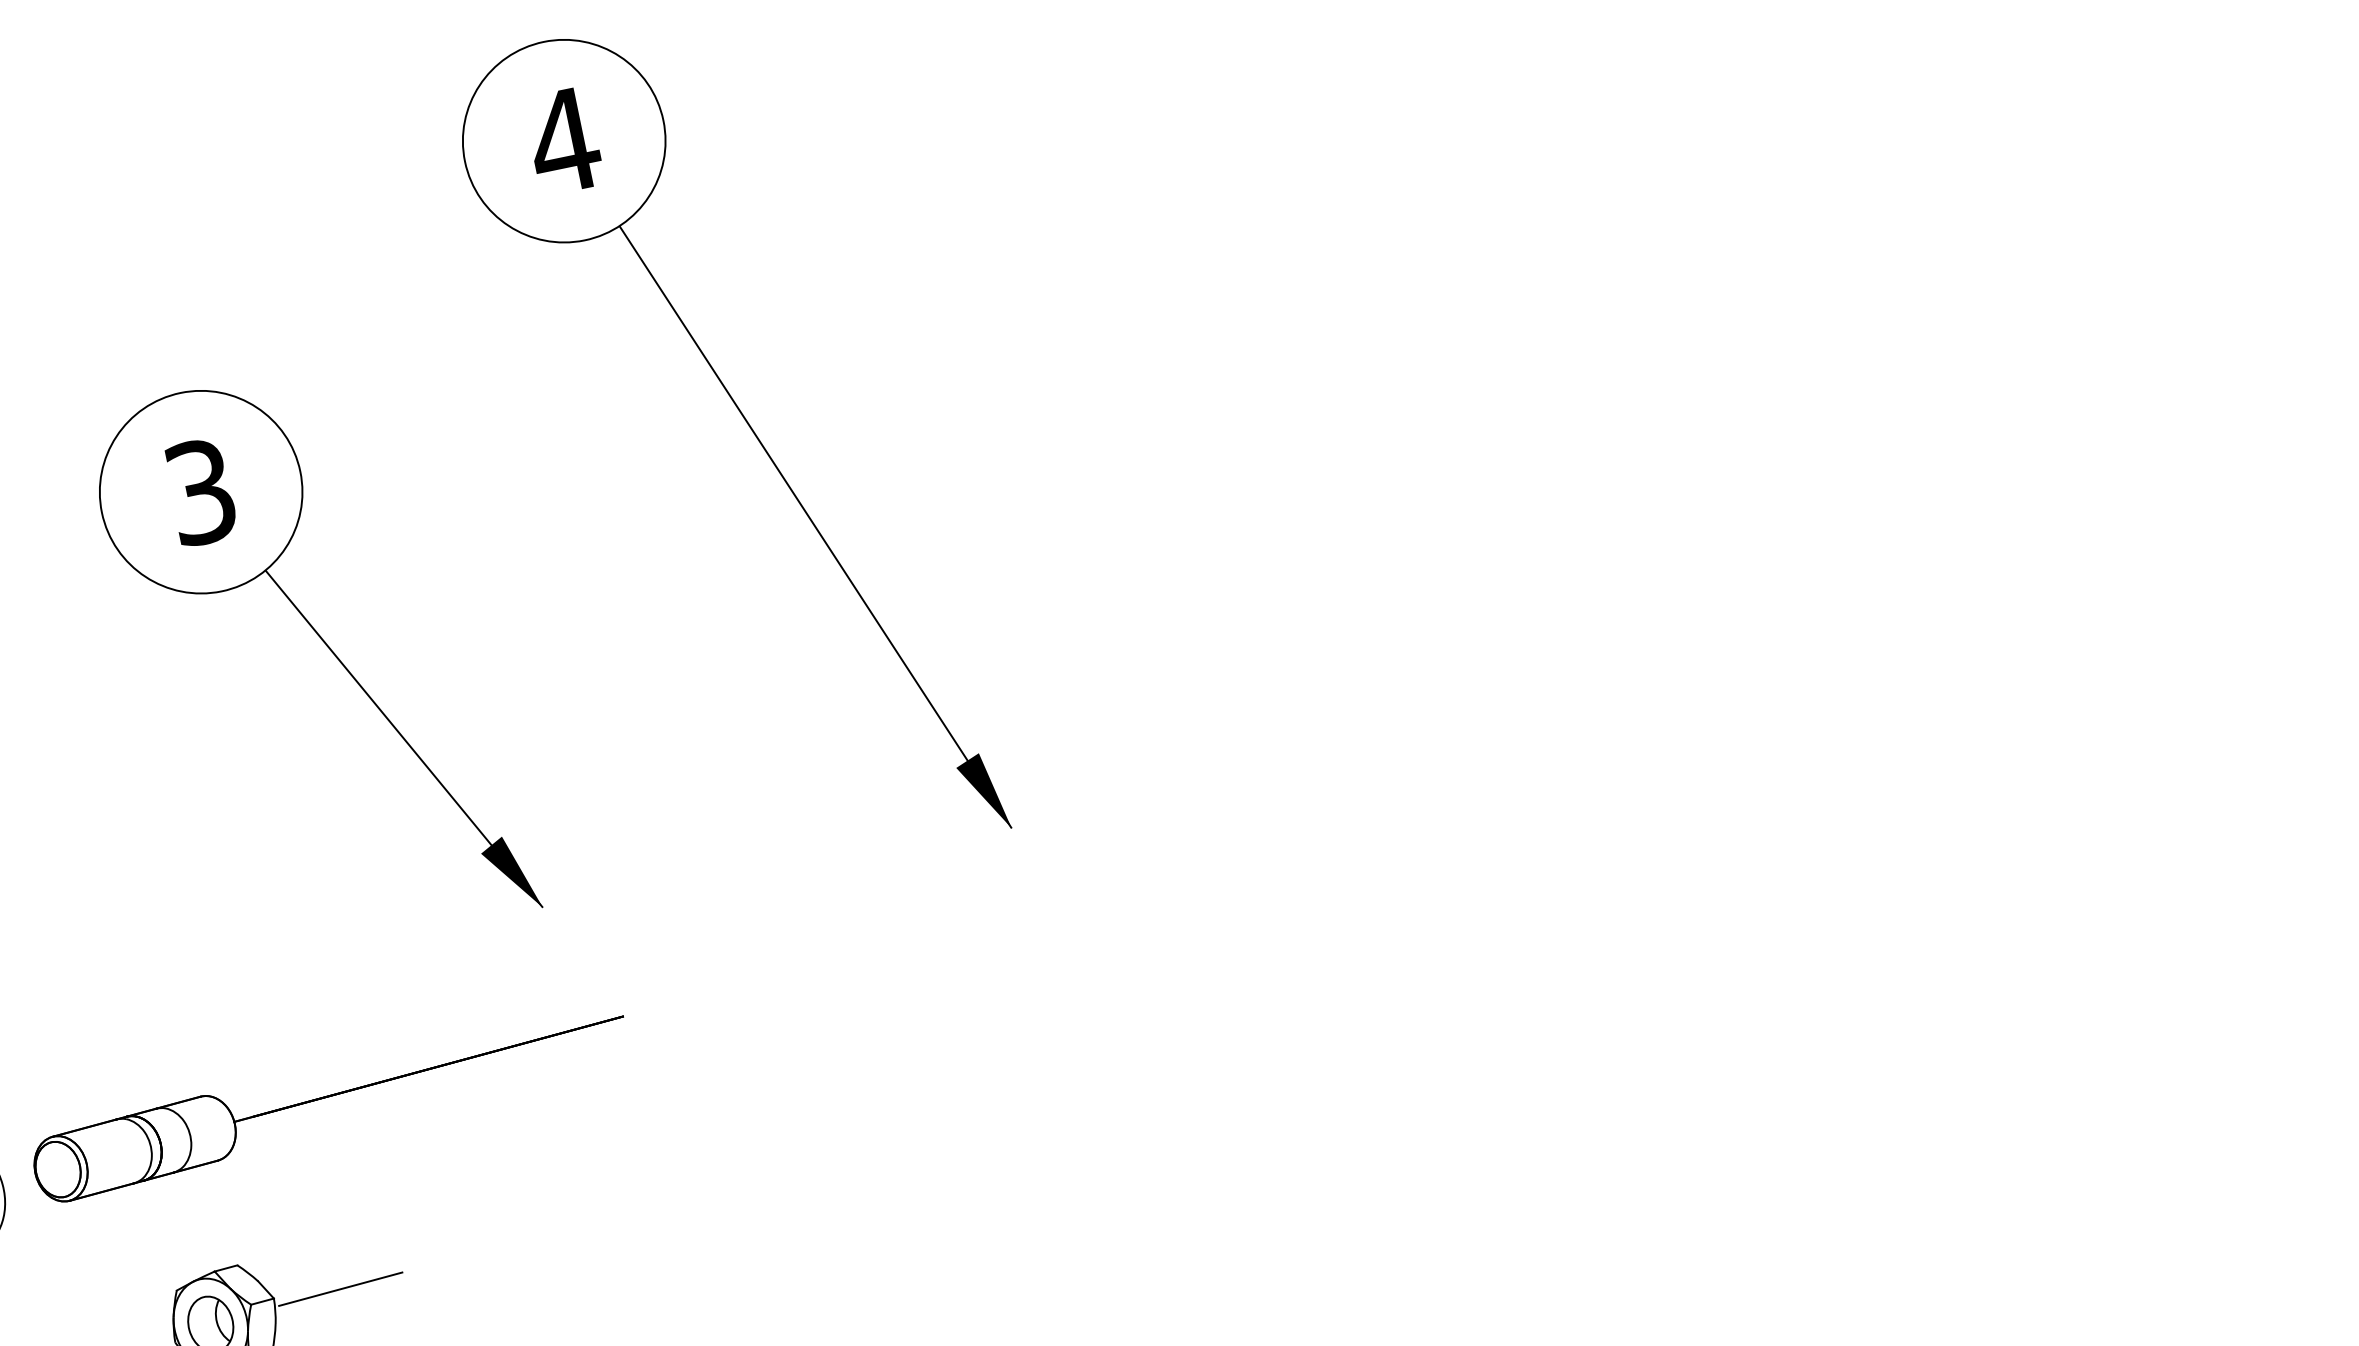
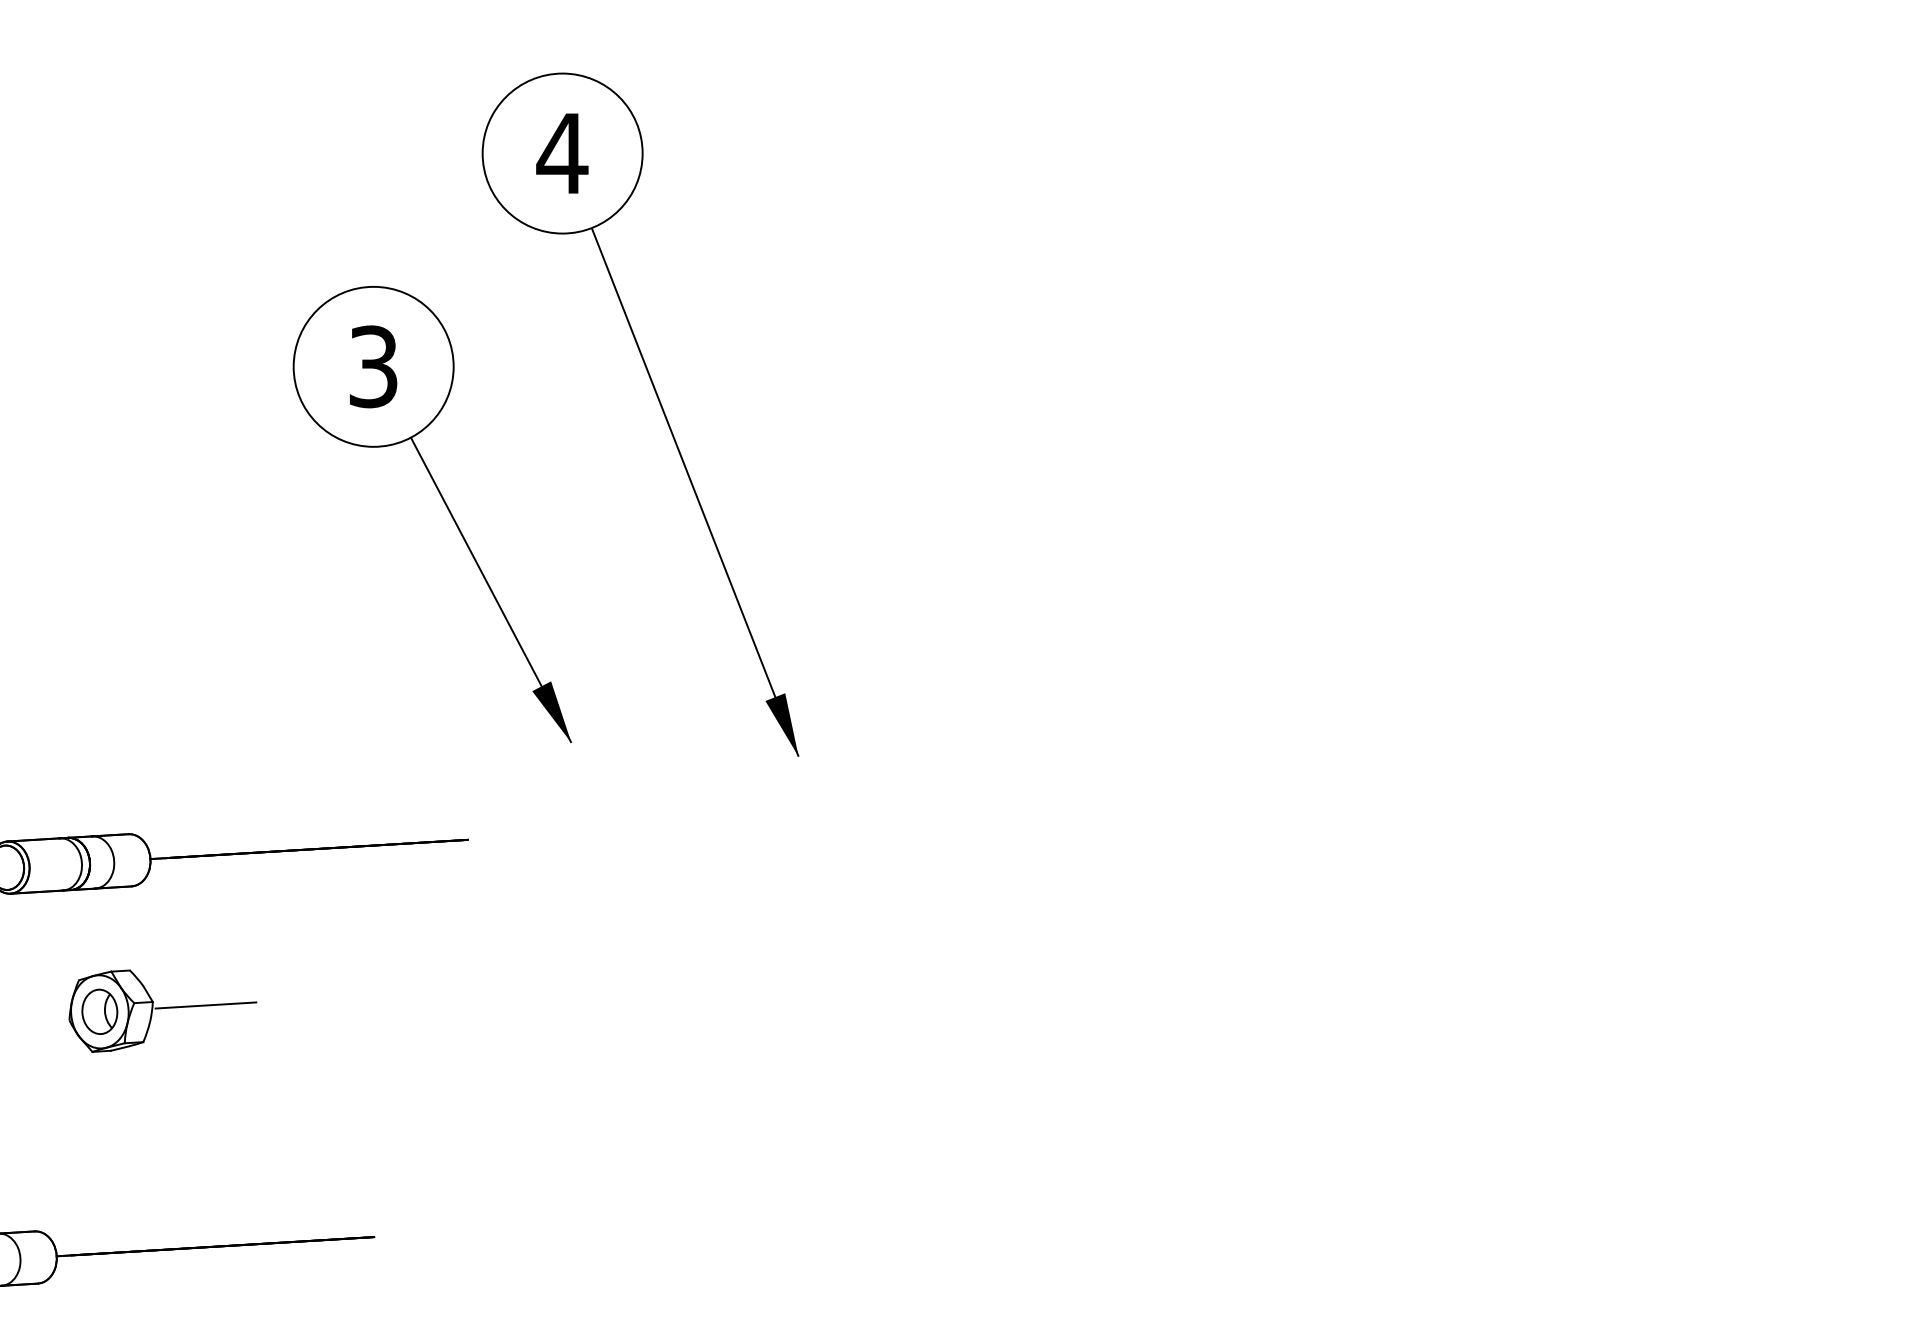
part: (327, 647) -> (446, 507), moved

